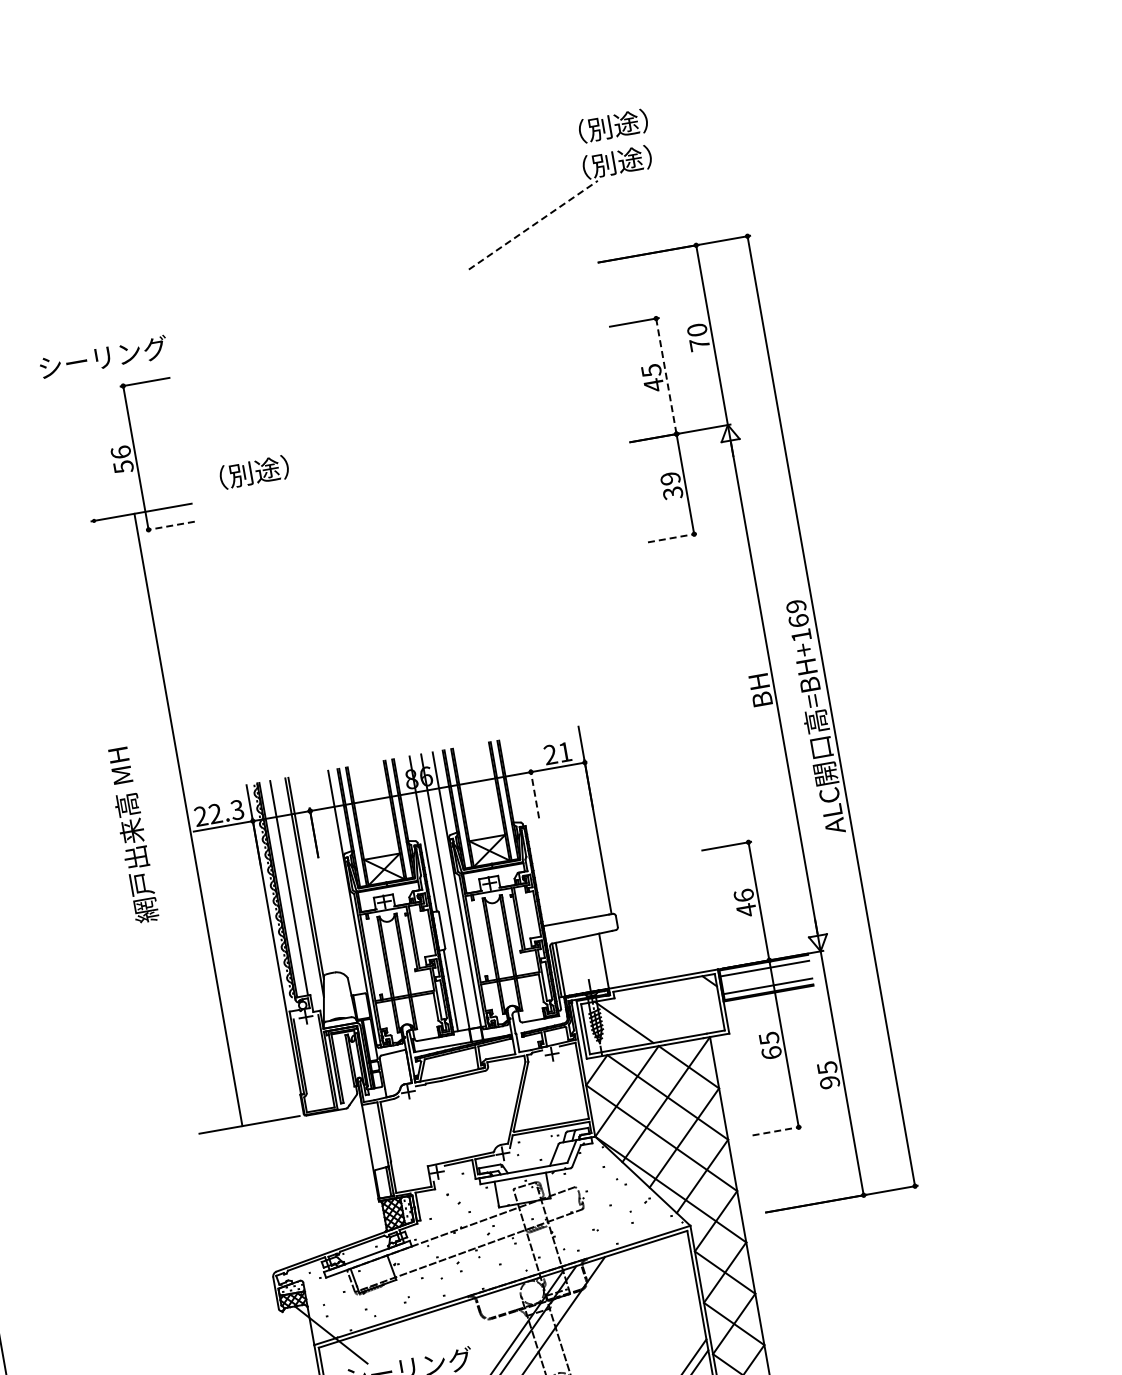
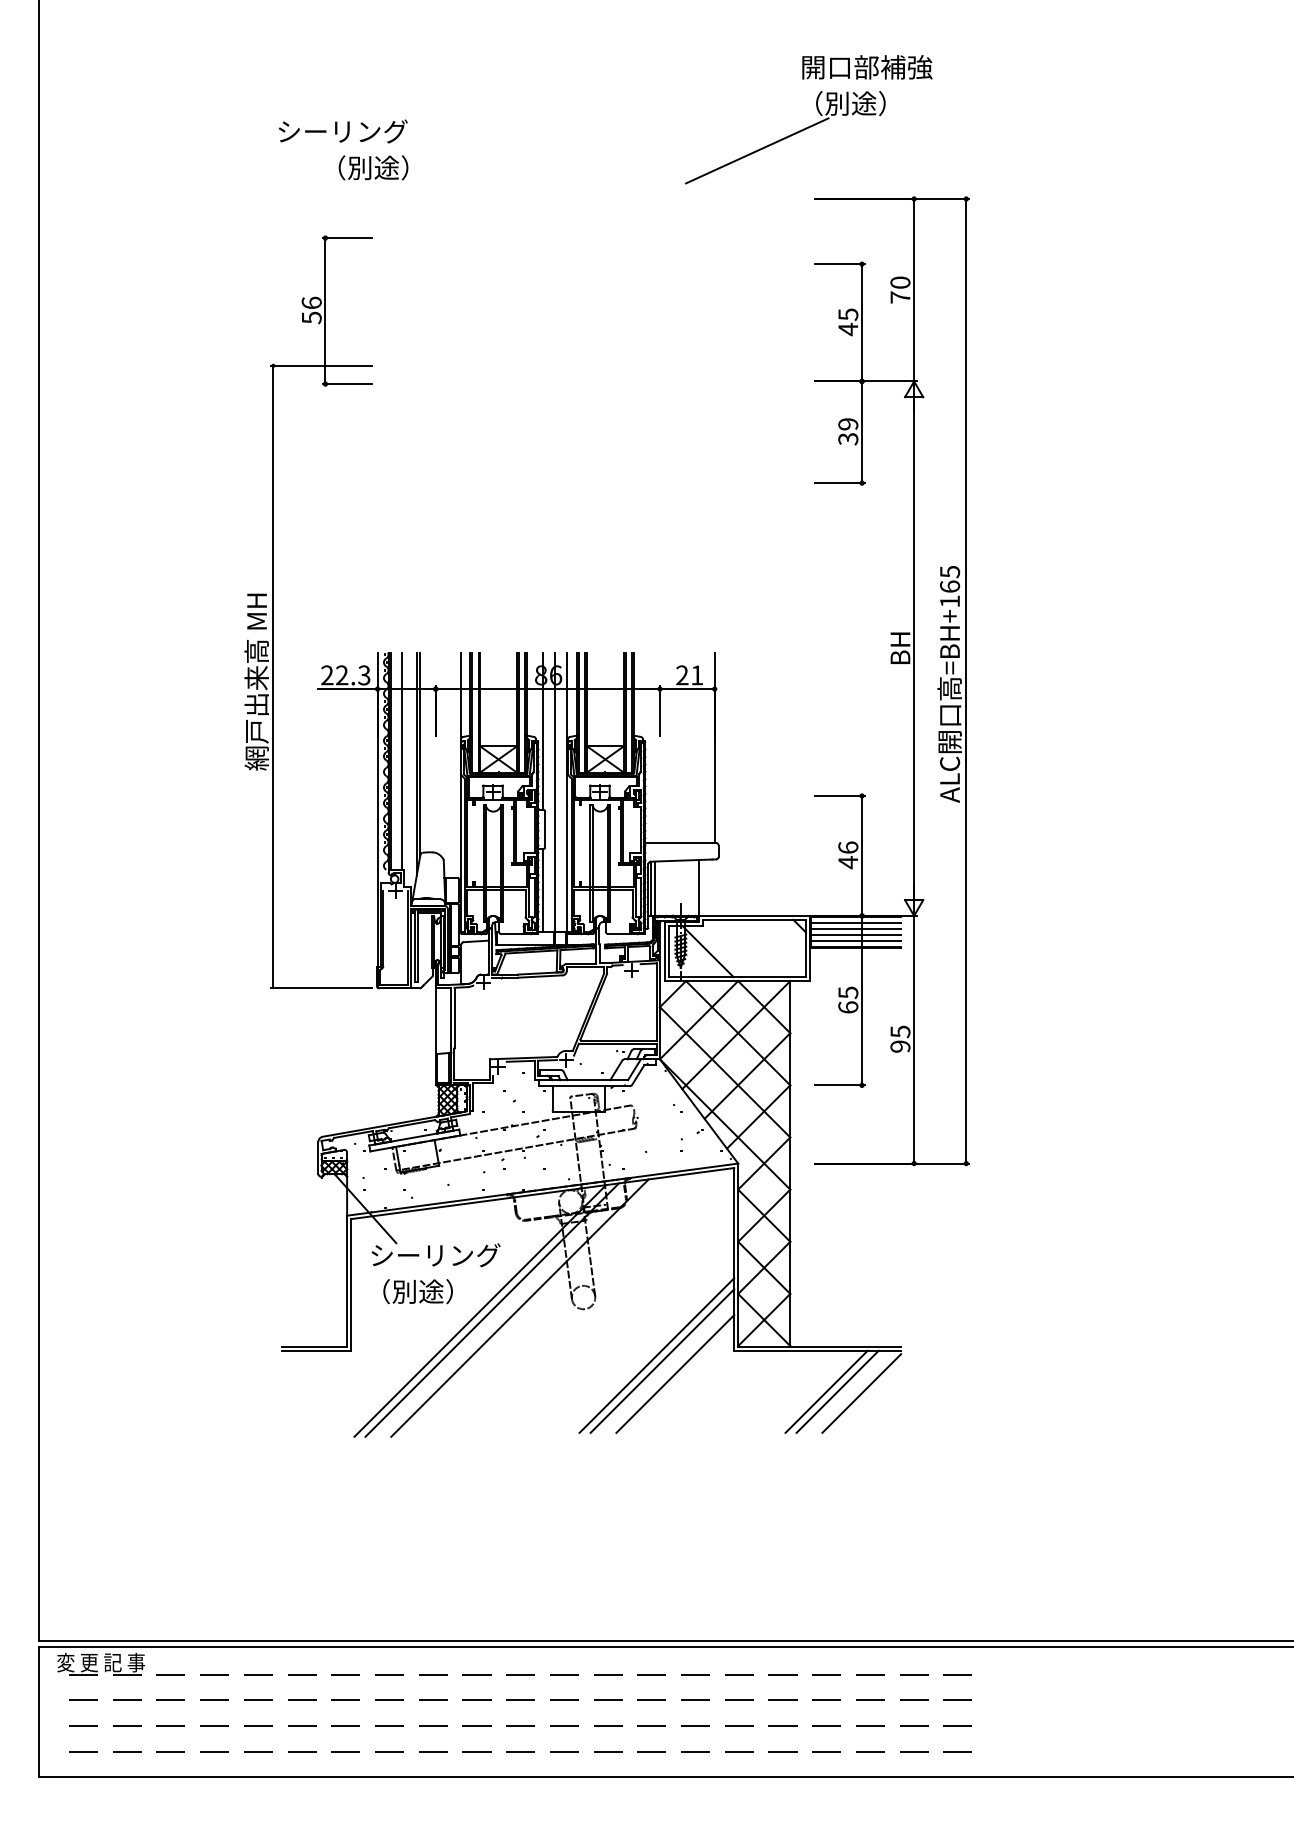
text: (627, 122) -> (867, 66), （別途） -> 開口部補強
line: (533, 224) -> (757, 150), dashed -> solid
text: (104, 357) -> (343, 131), moved
line: (666, 375) -> (862, 322), dashed -> solid
text: (254, 472) -> (373, 167), moved
line: (170, 526) -> (347, 384), dashed -> solid
line: (672, 538) -> (839, 483), dashed -> solid
text: (795, 607) -> (949, 572), =BH+169 -> =BH+165
line: (534, 794) -> (659, 711), dashed -> solid
line: (188, 819) -> (273, 676), moved
line: (766, 974) -> (856, 929), added
line: (767, 980) -> (856, 935), added
line: (776, 1131) -> (839, 1085), dashed -> solid

